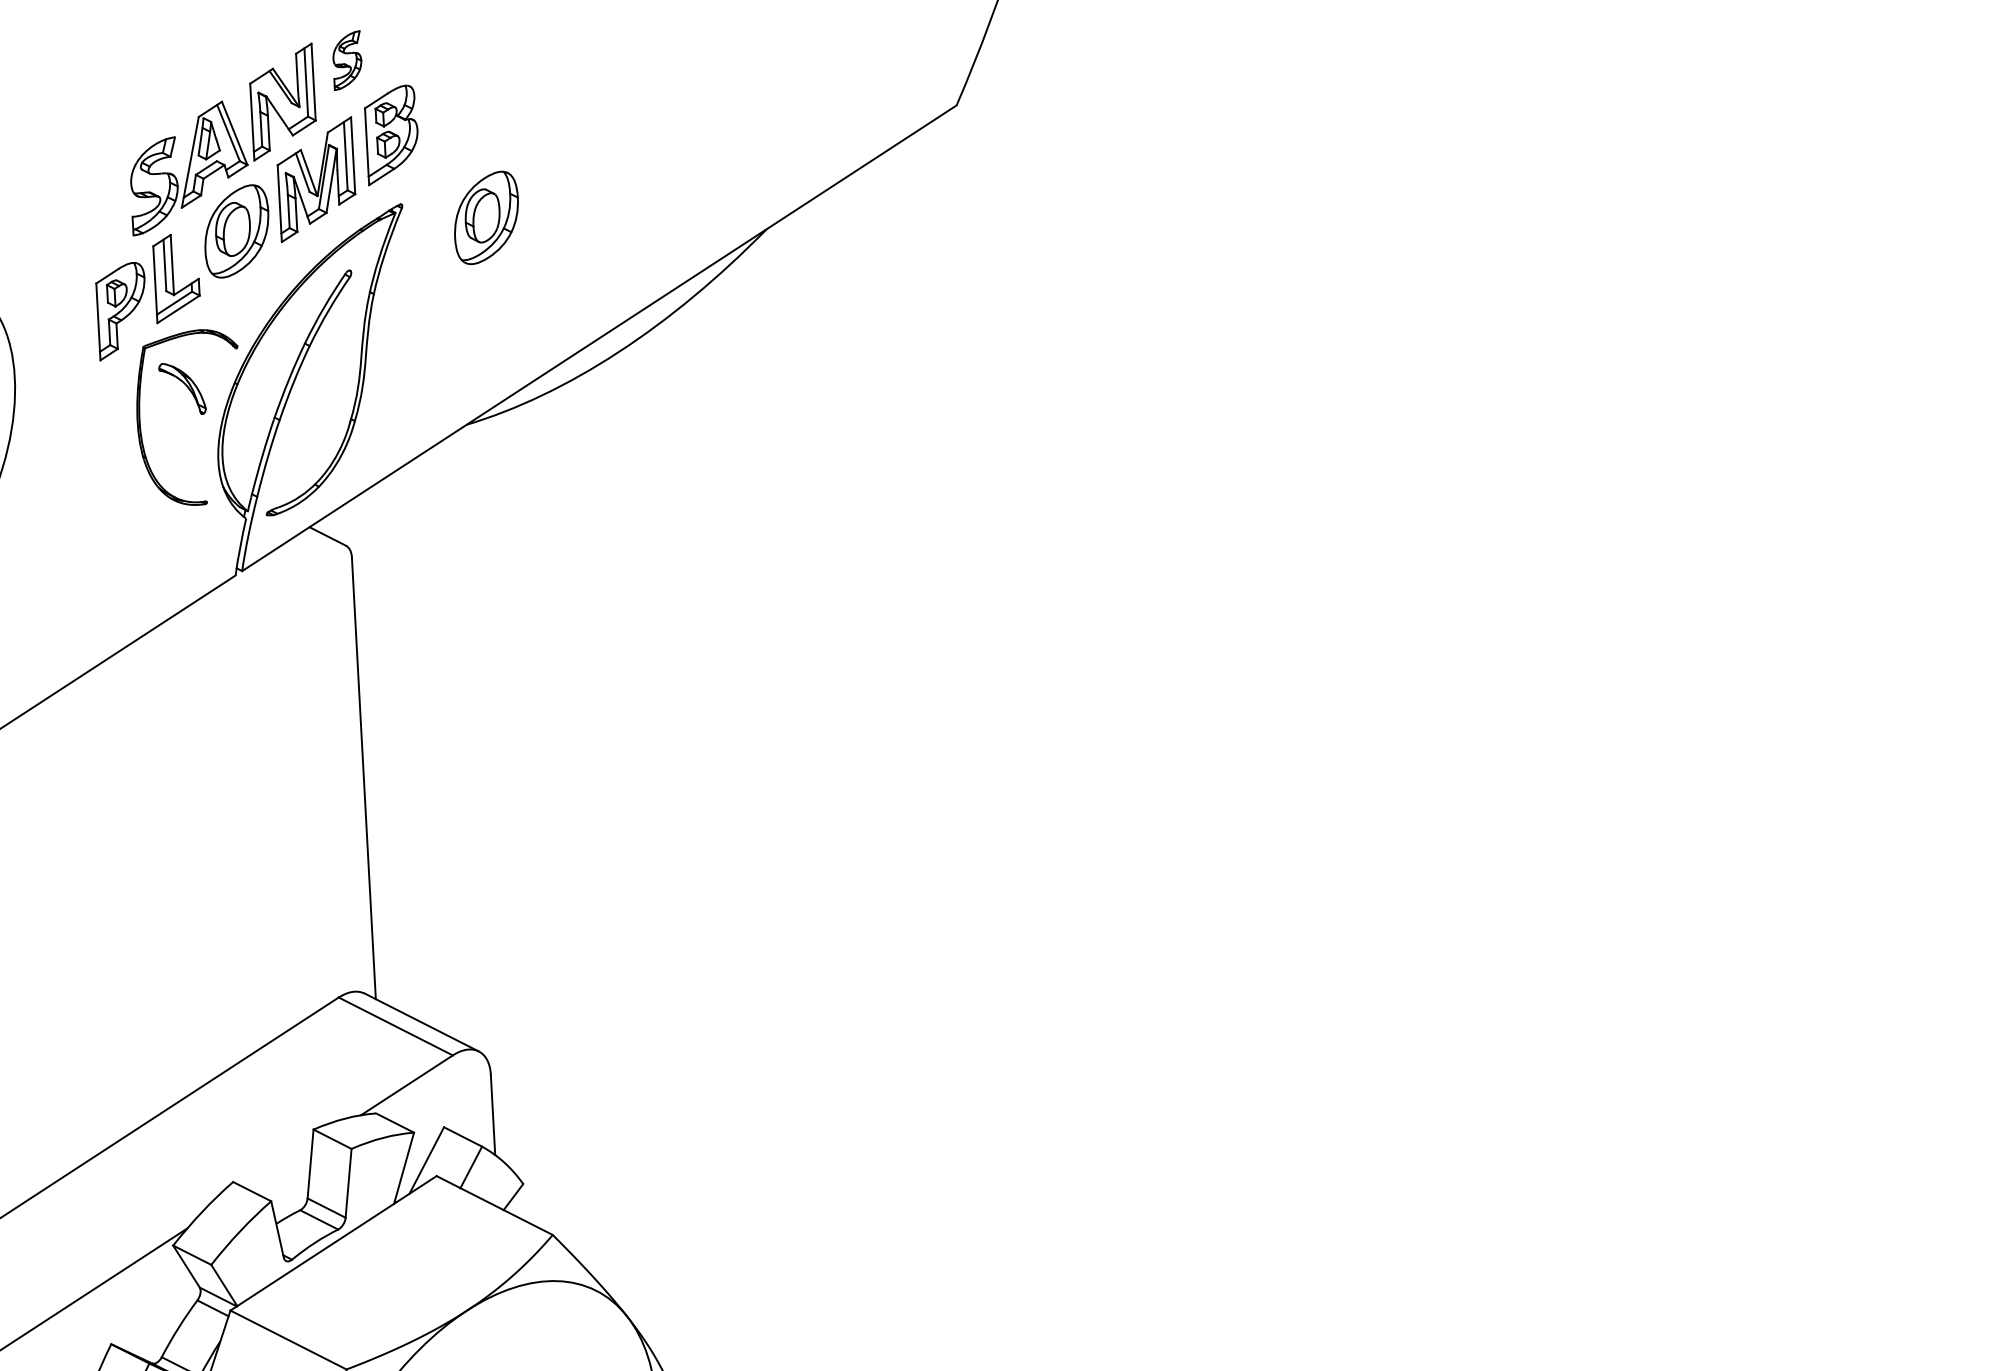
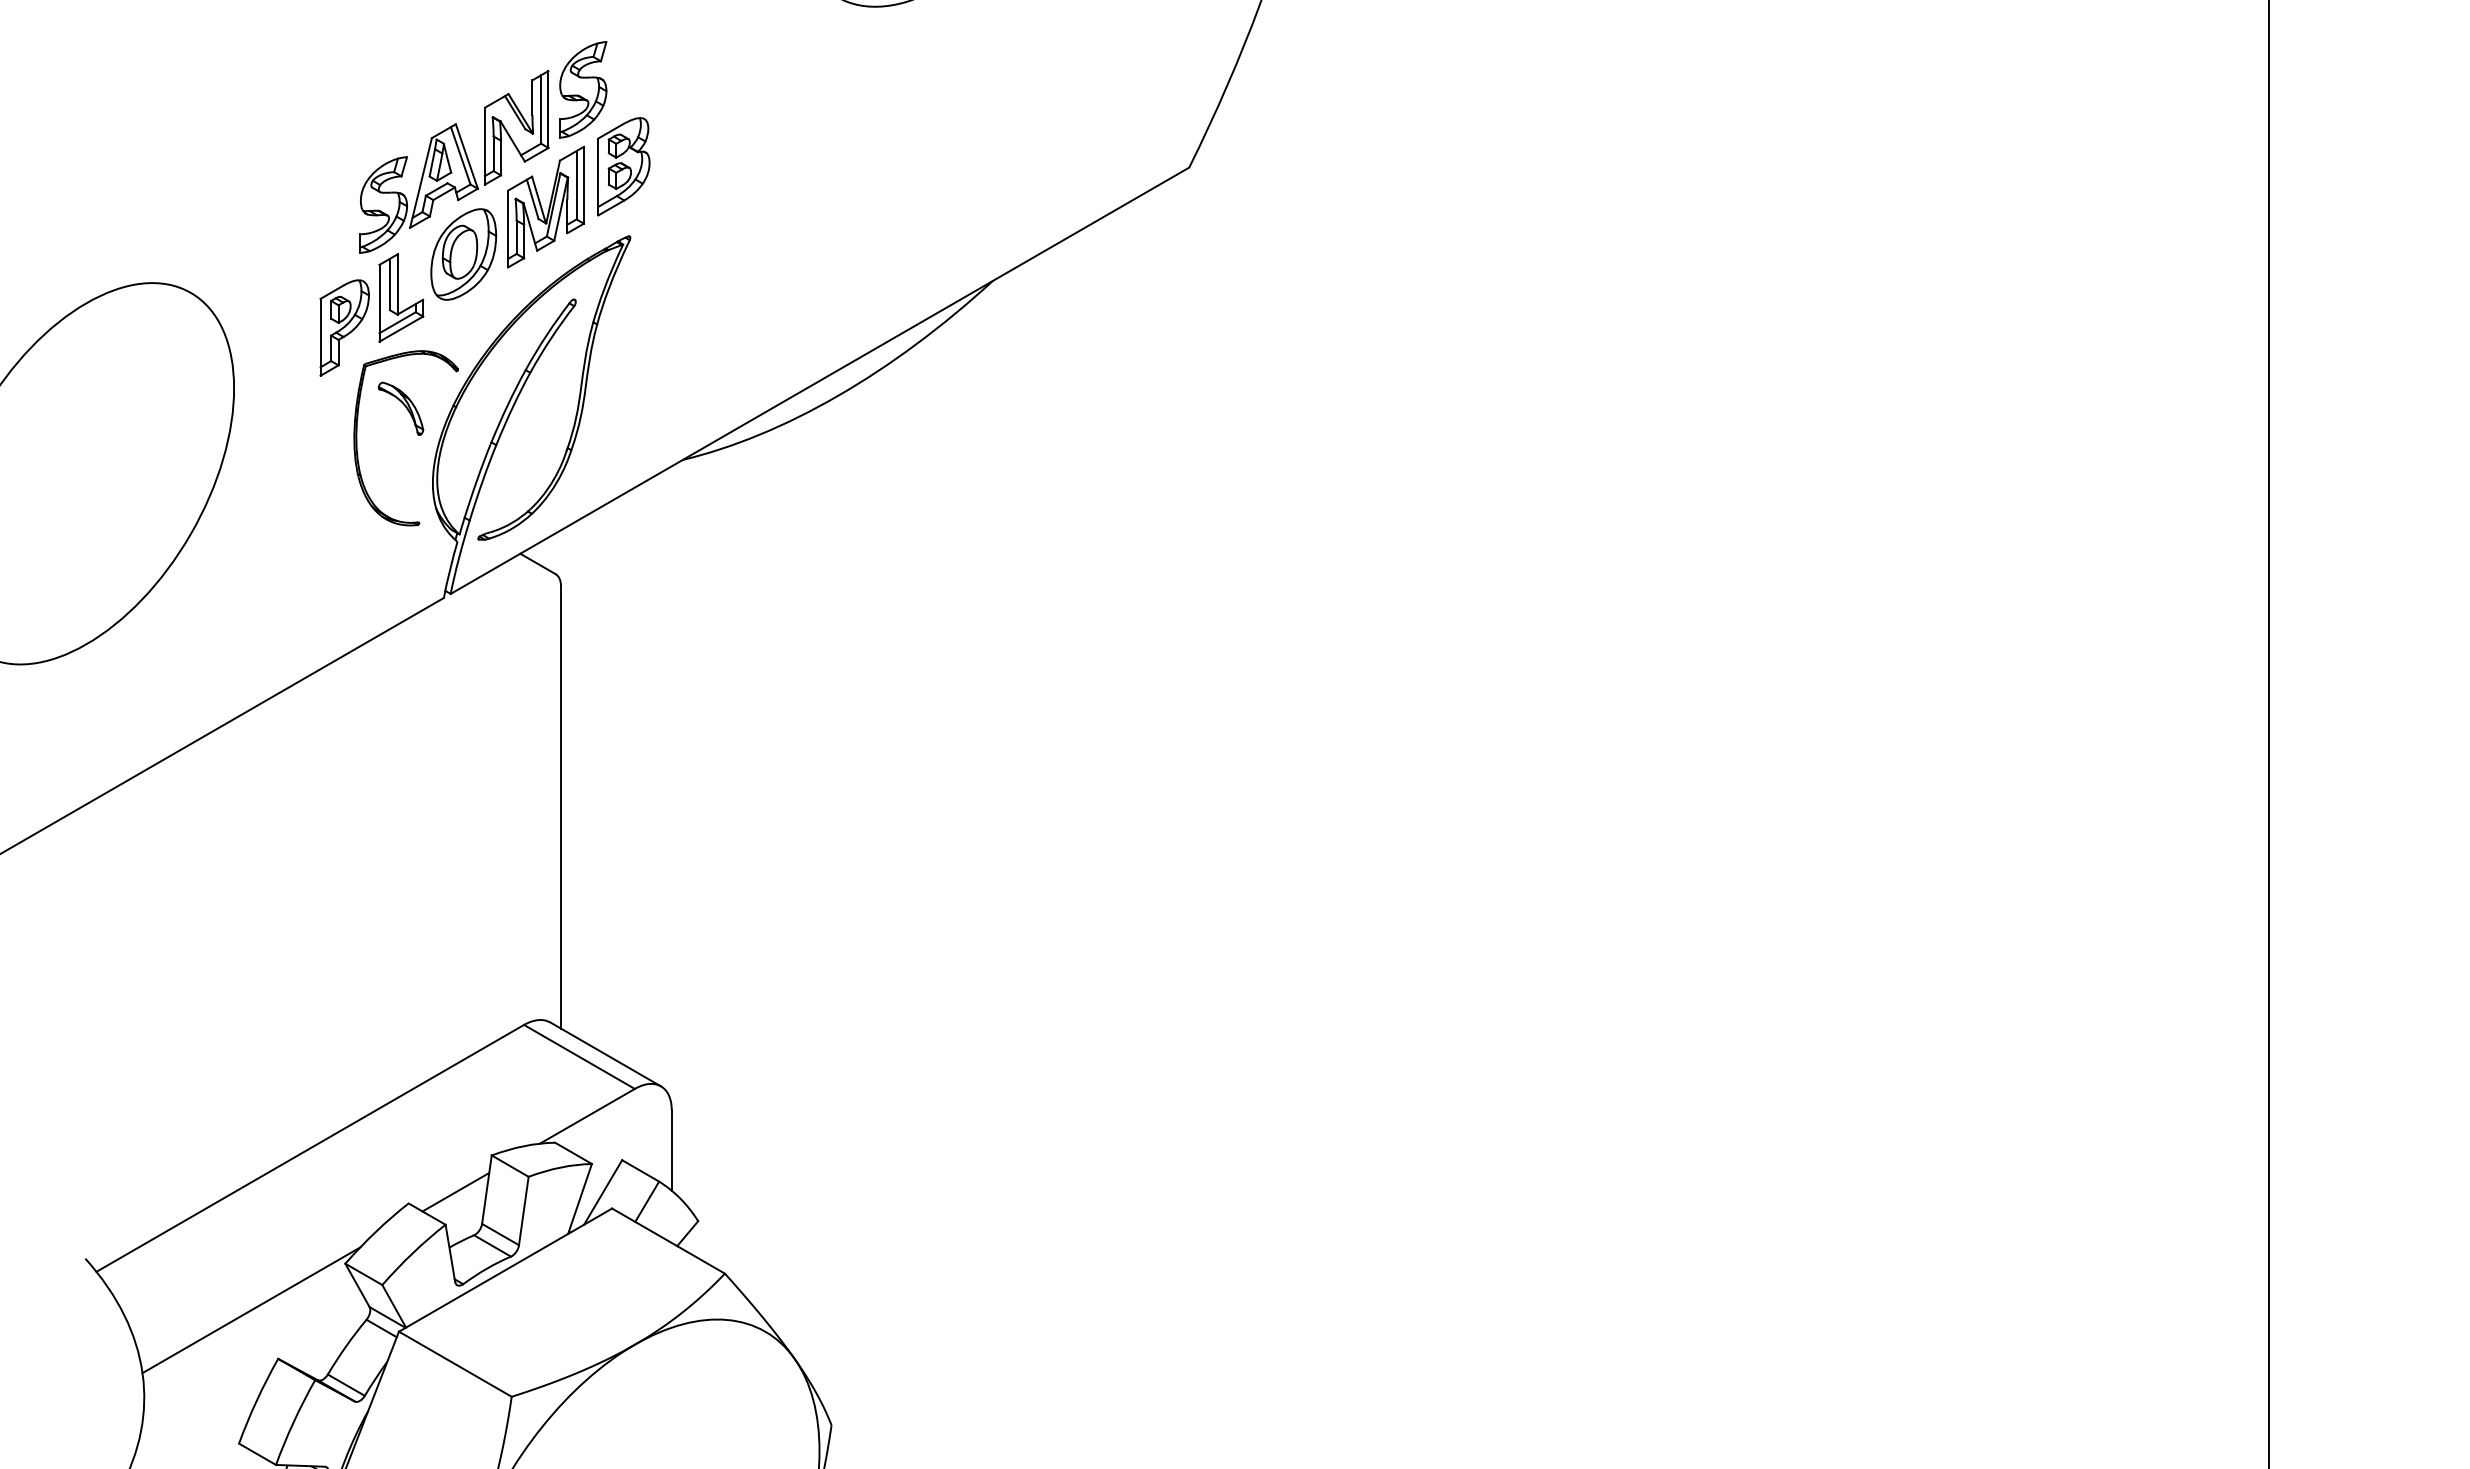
part: (347, 60) -> (583, 89), size x1.67
part: (486, 217) -> (713, 254), removed
line: (279, 1167) -> (455, 1191), added

